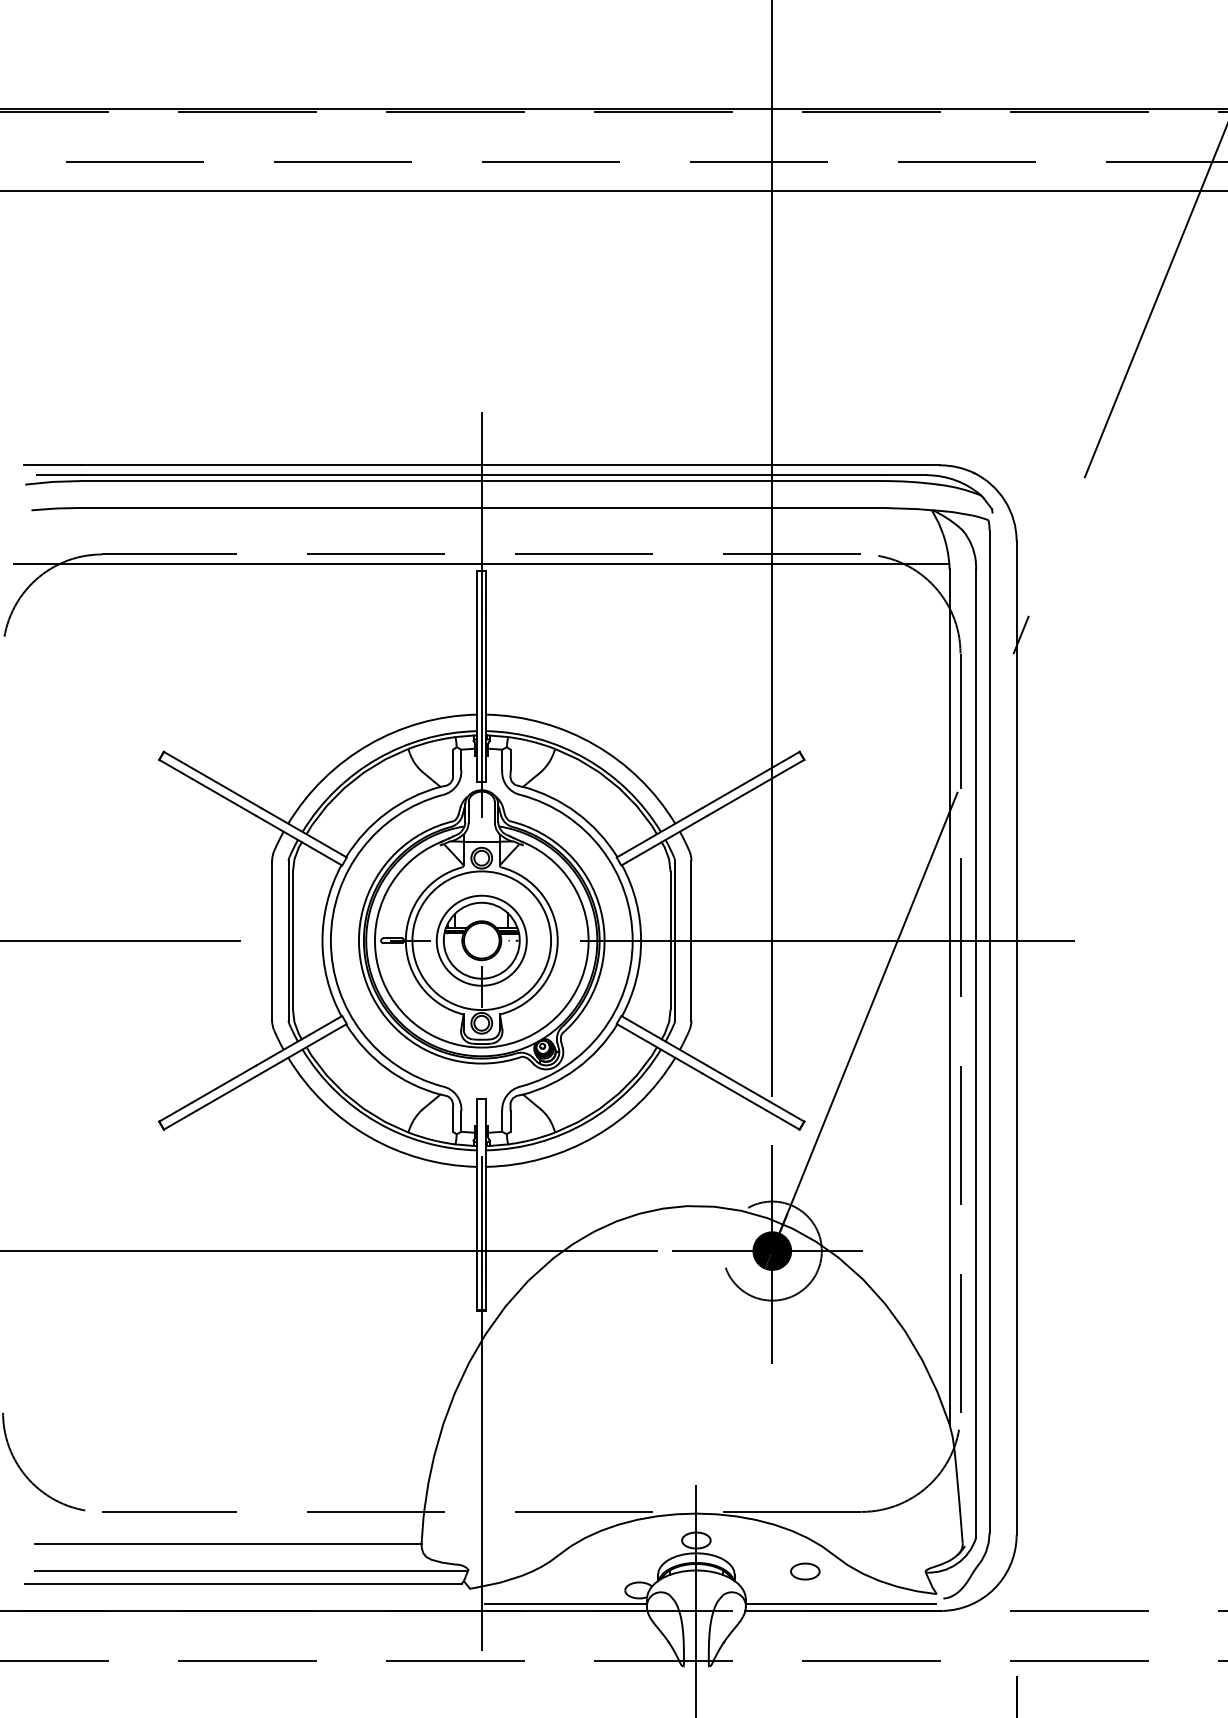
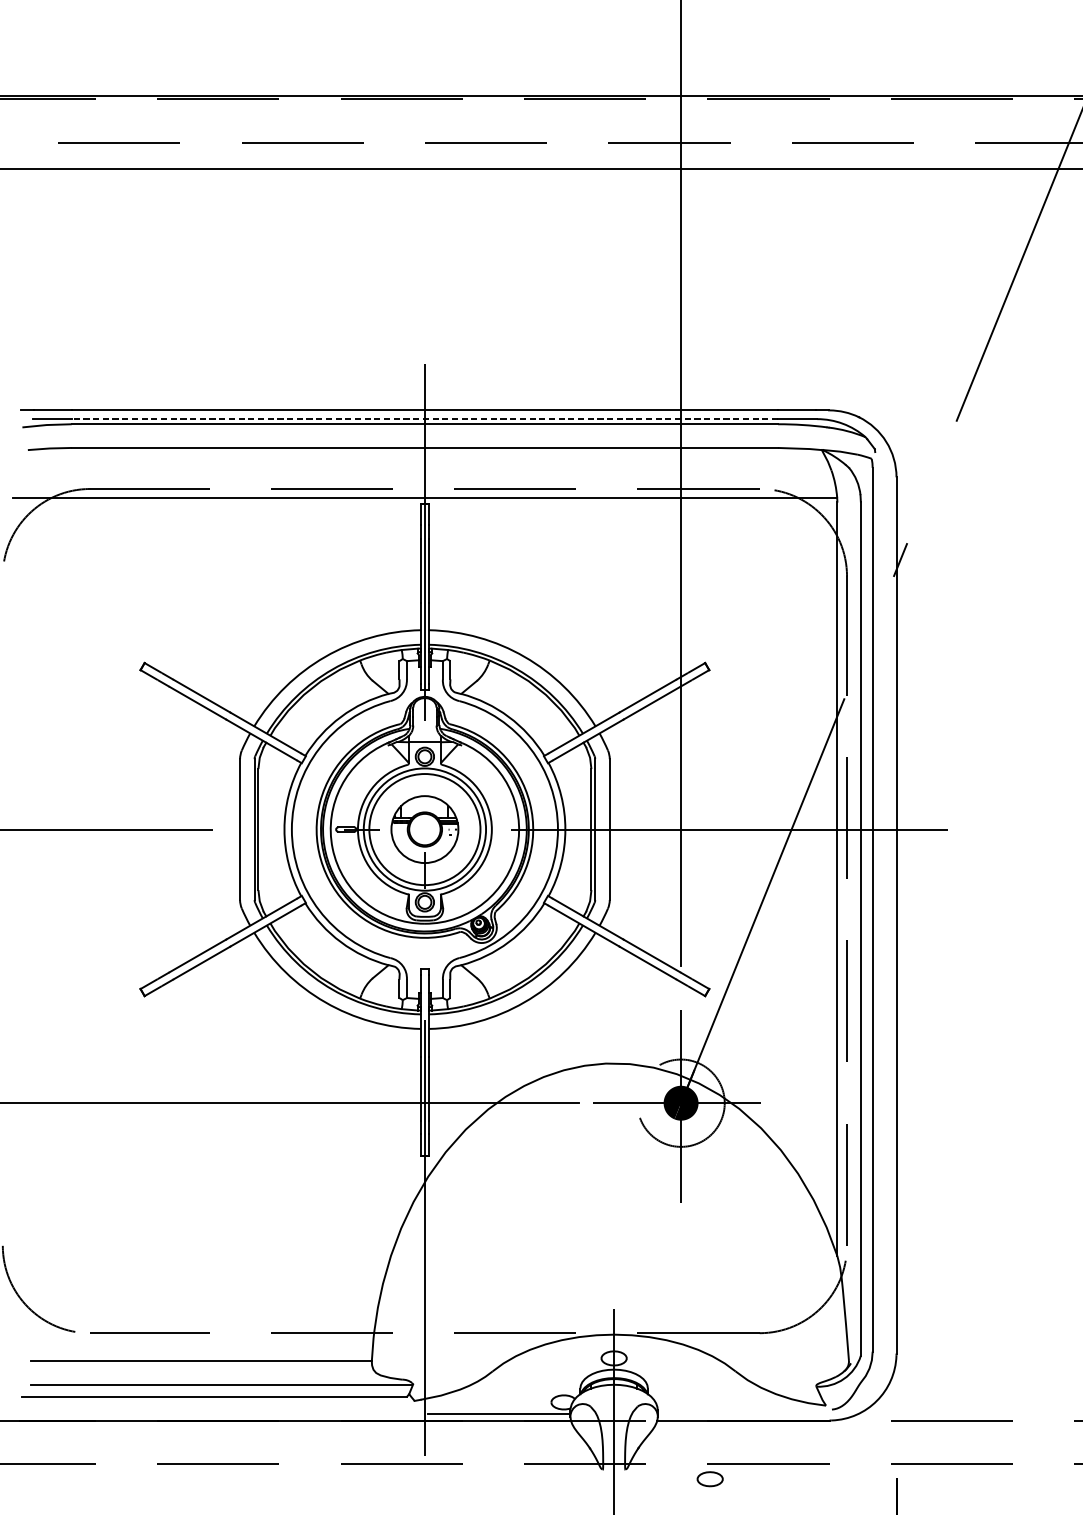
line: (481, 475) -> (424, 419), solid -> dashed
circle: (481, 940) -> (424, 829), size x1.4
part: (805, 1571) -> (710, 1479), moved
line: (840, 1603) -> (741, 1413), removed

